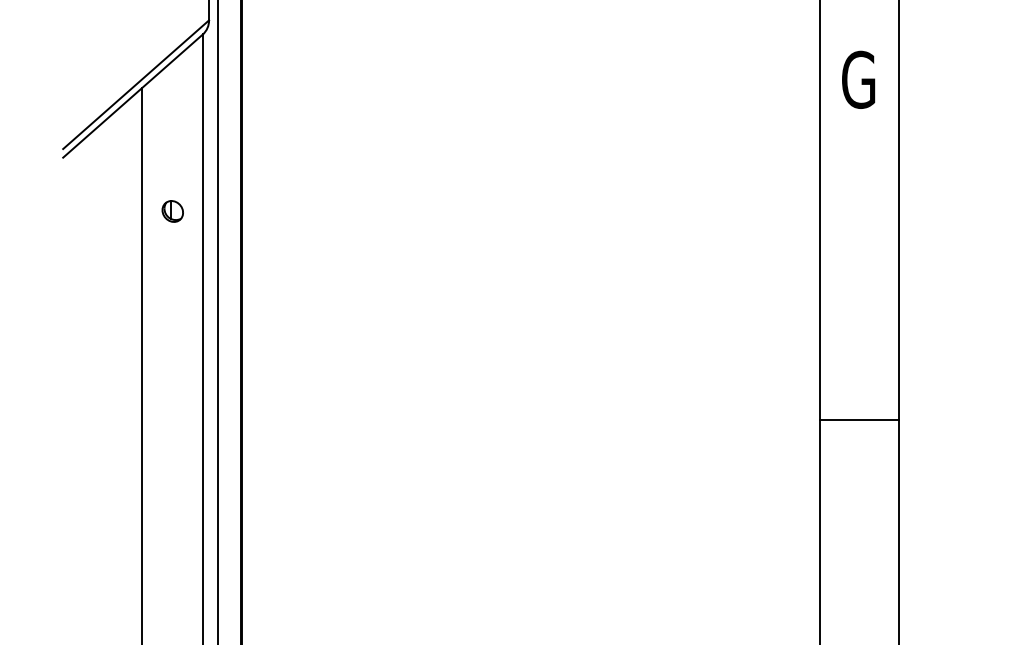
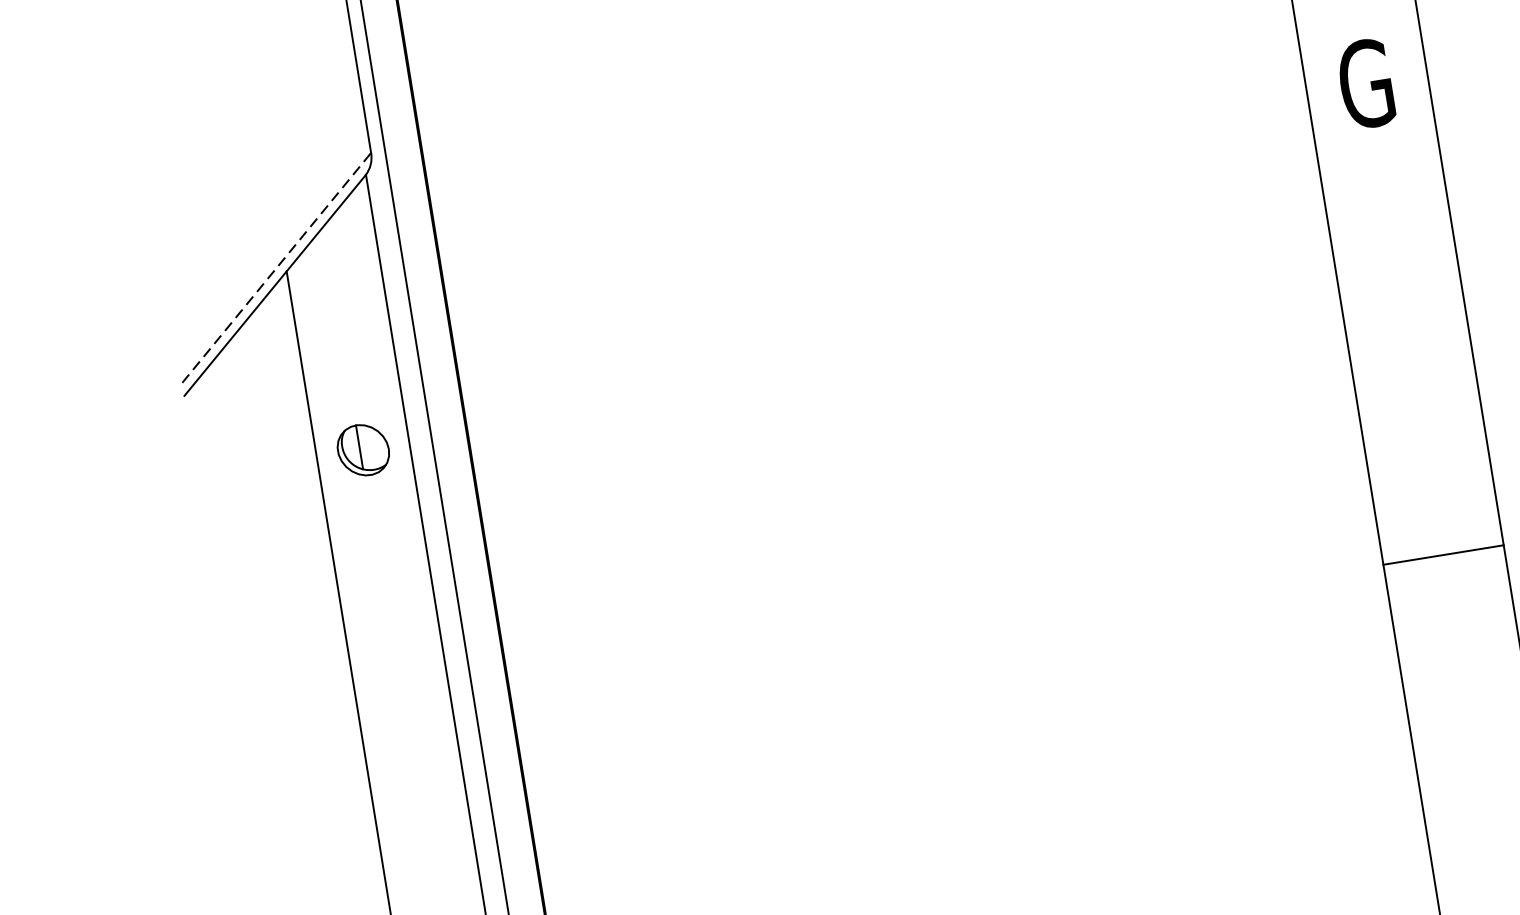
line: (136, 84) -> (277, 267), solid -> dashed
part: (172, 211) -> (362, 450), size x1.6
line: (859, 420) -> (1443, 555), moved

